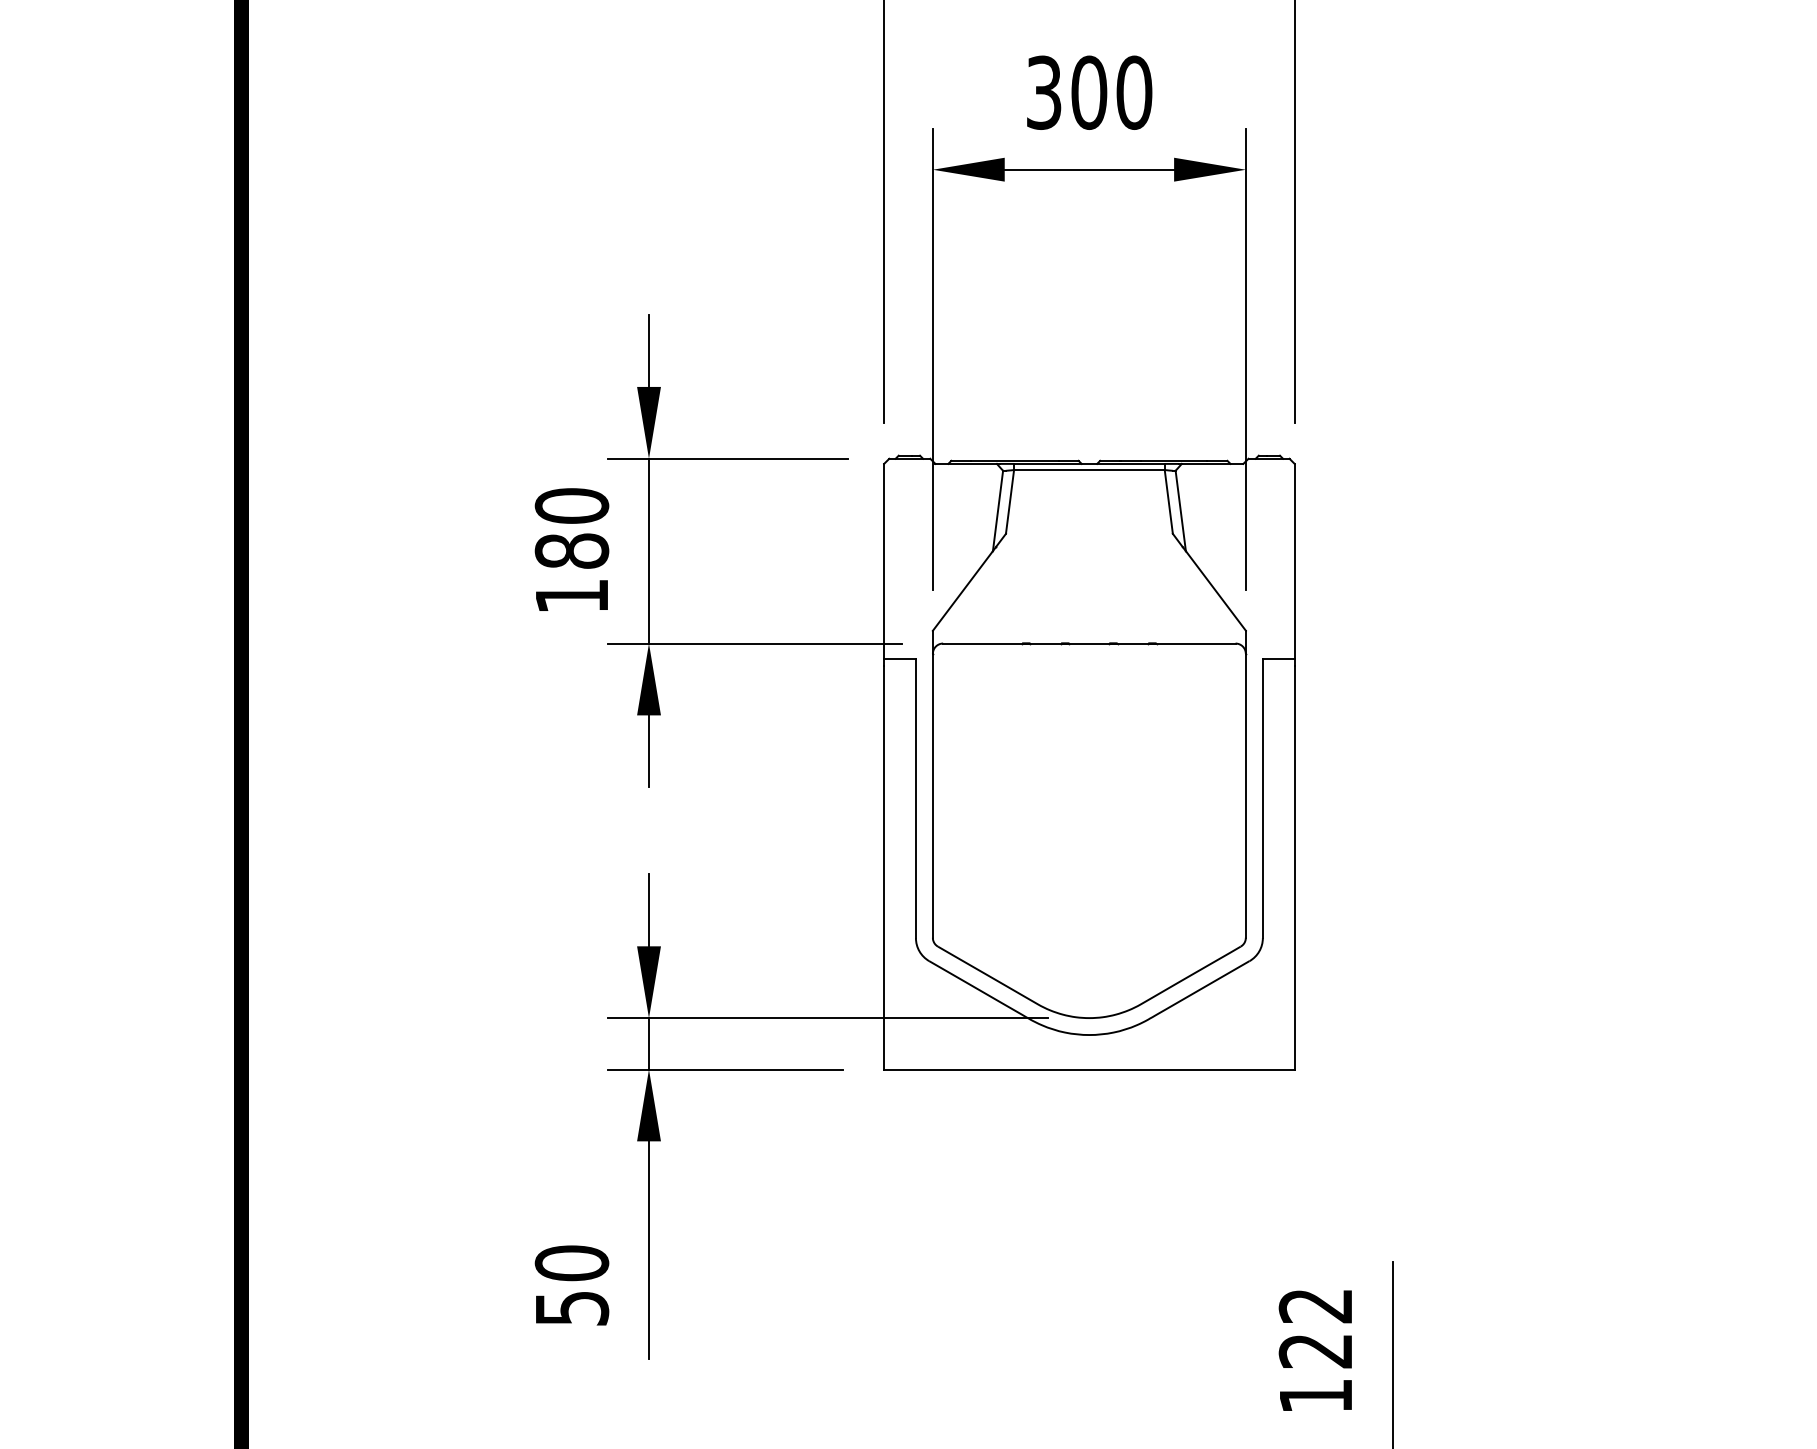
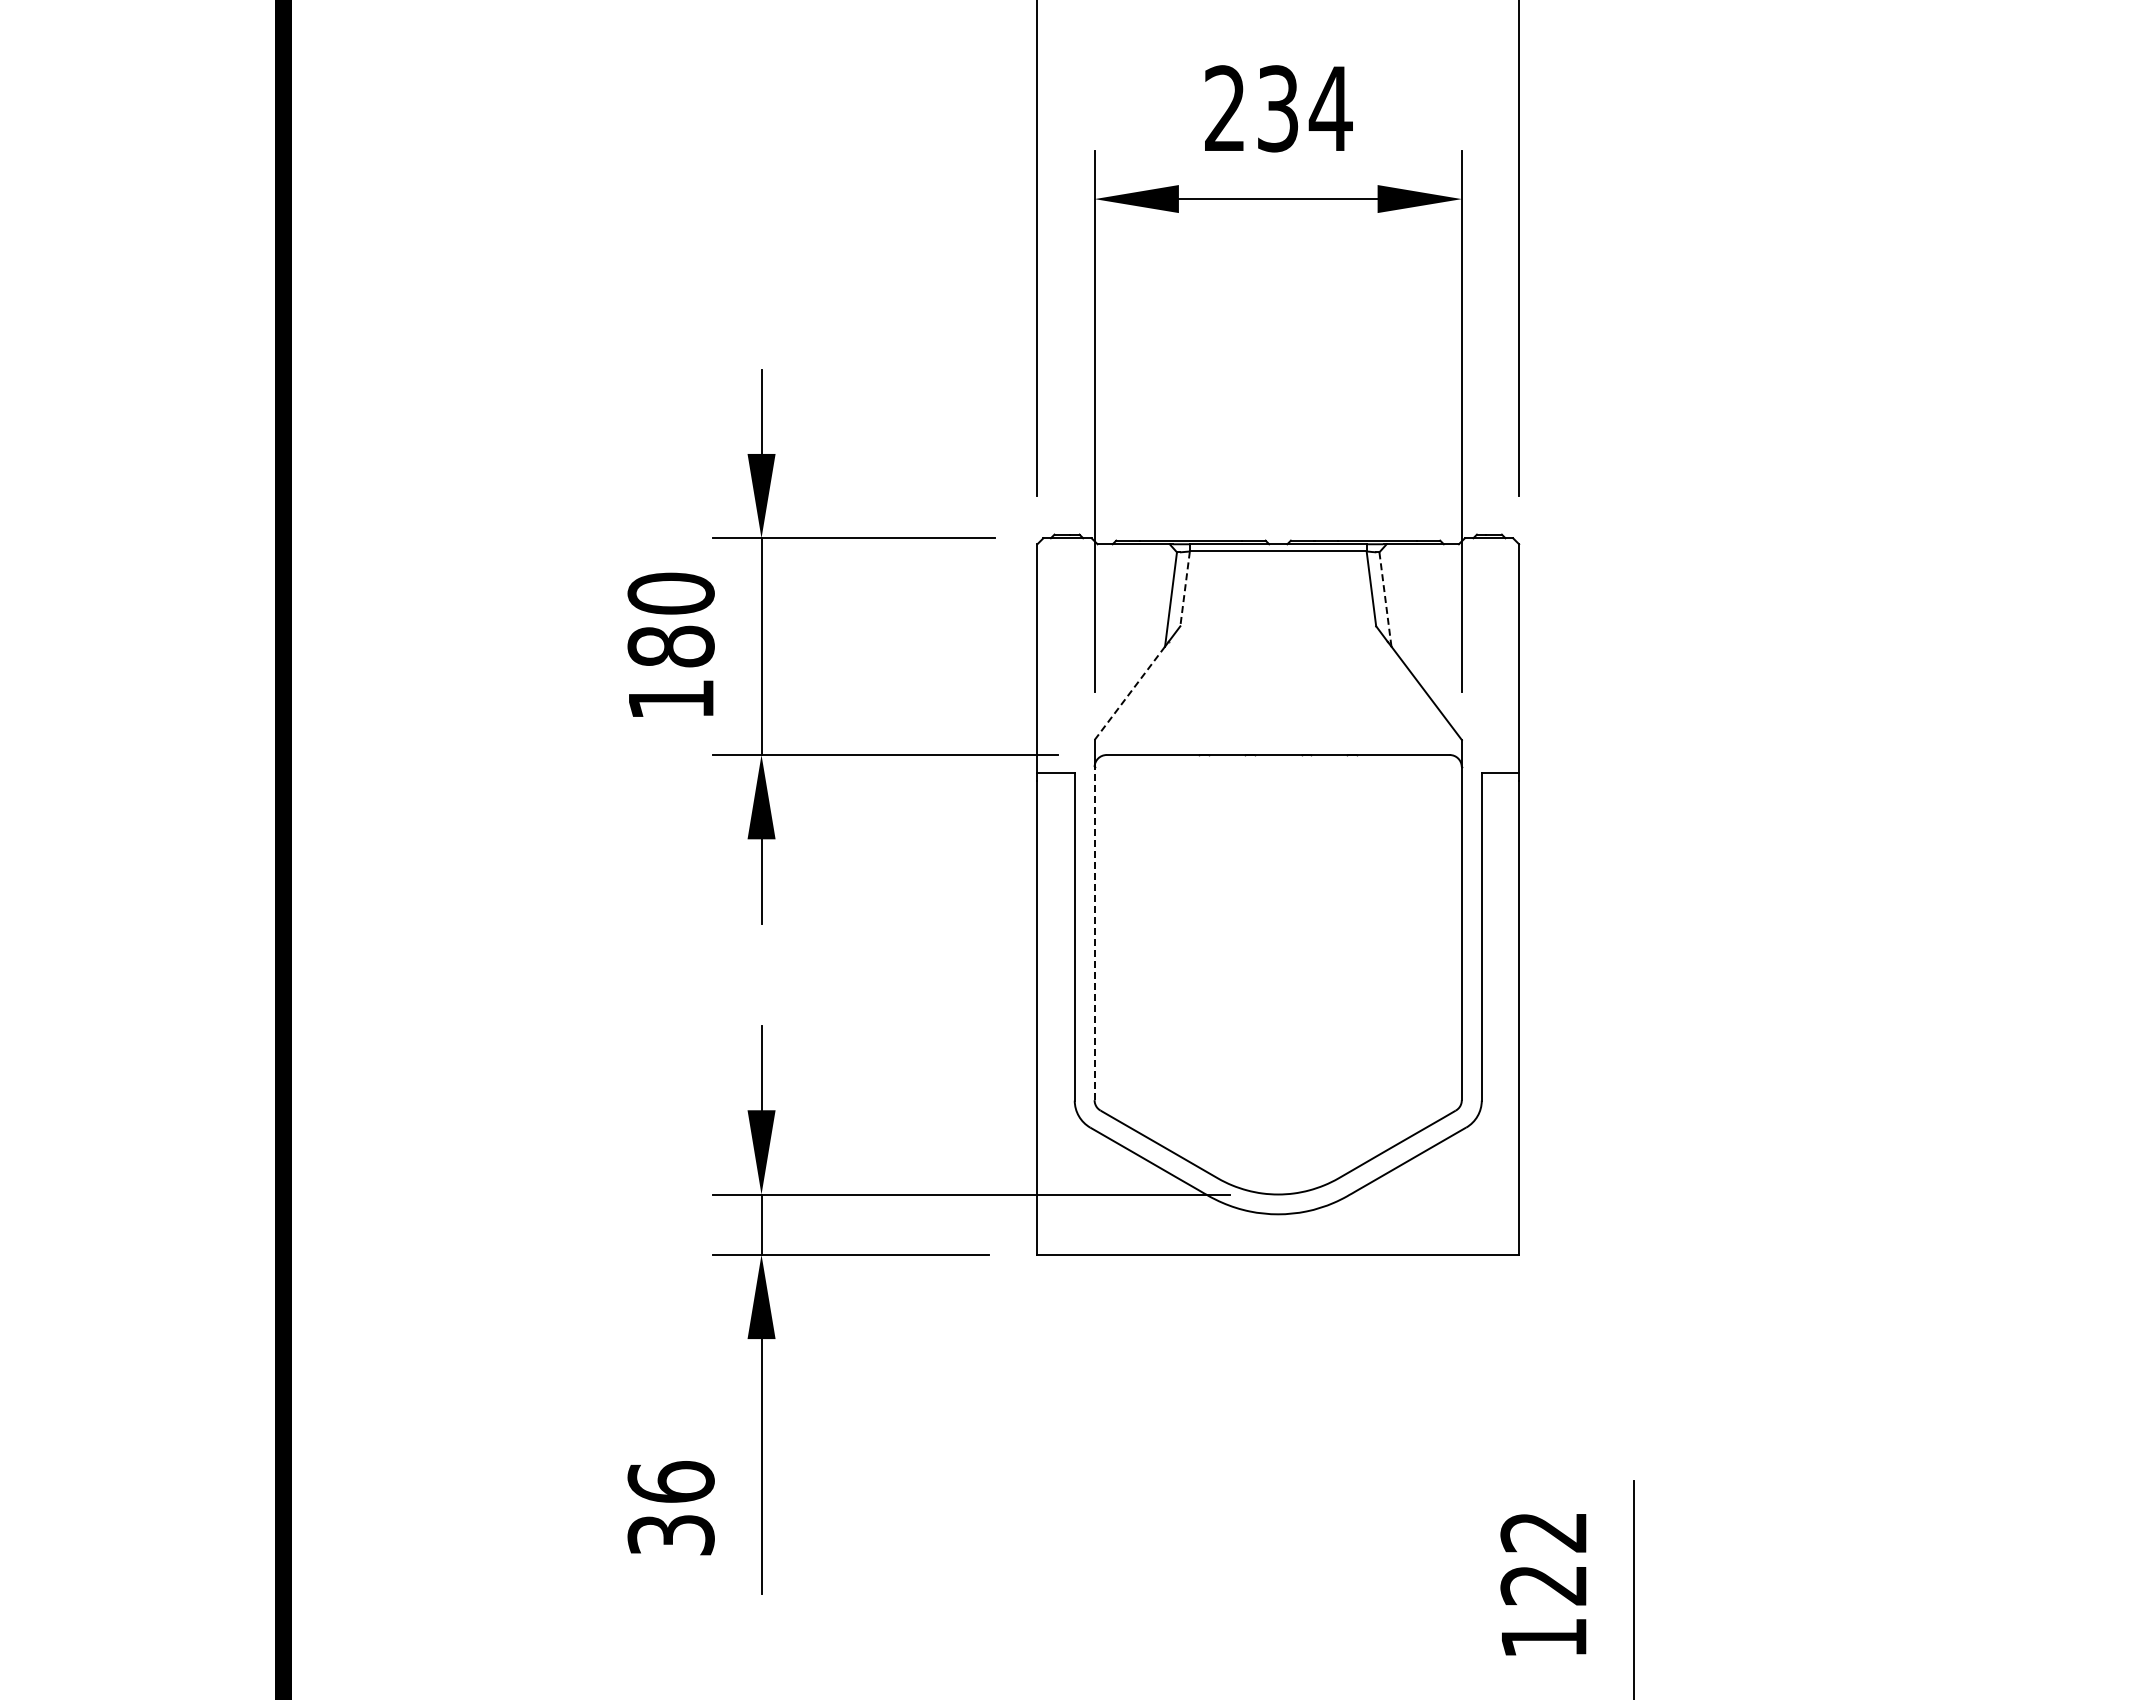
text: (1089, 92) -> (1278, 108), 300 -> 234
line: (1010, 501) -> (1185, 588), solid -> dashed
line: (1180, 510) -> (1385, 599), solid -> dashed
line: (962, 591) -> (1129, 693), solid -> dashed
line: (932, 795) -> (1094, 933), solid -> dashed
text: (571, 1284) -> (670, 1507), 50 -> 36

